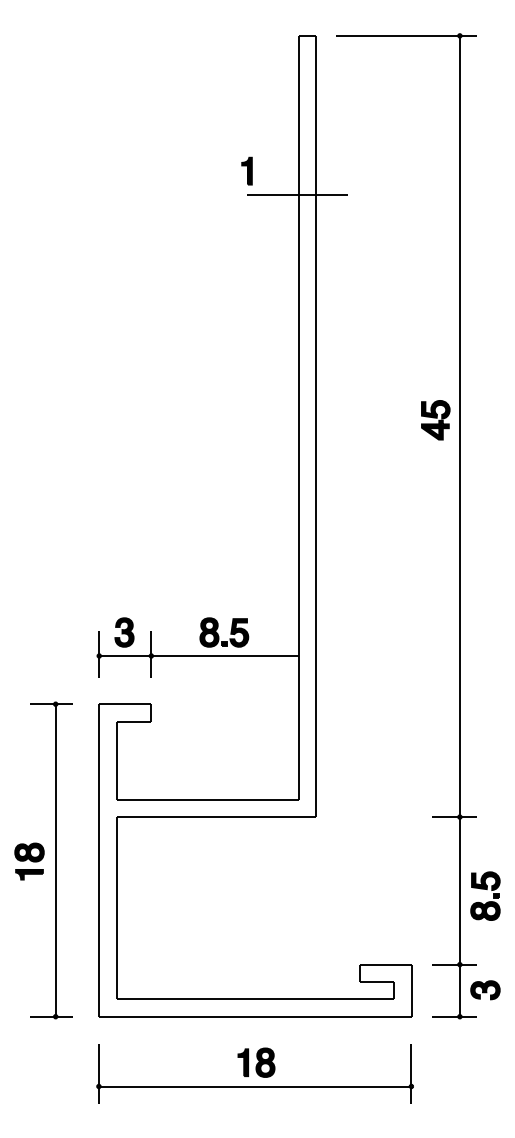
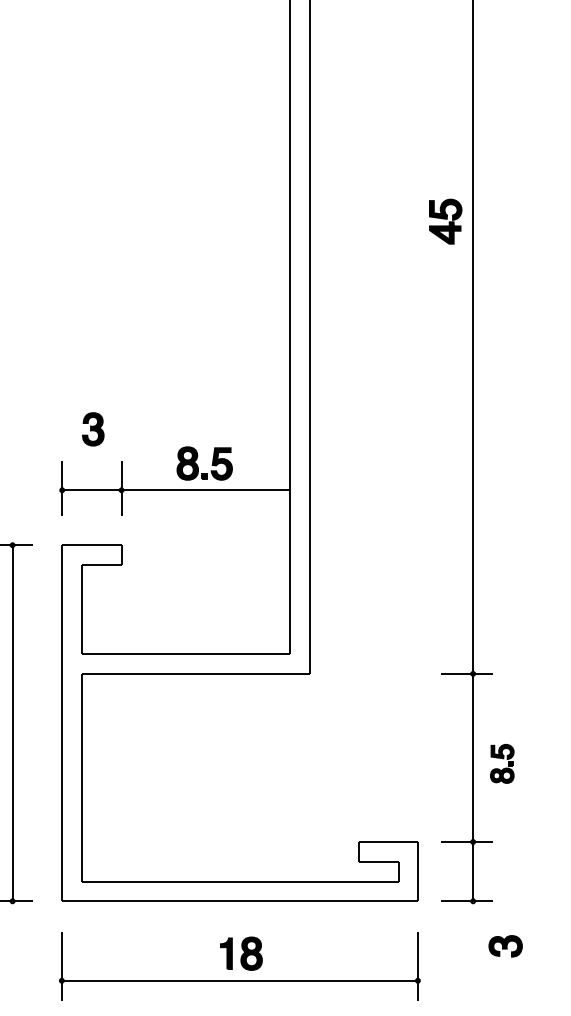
part: (124, 632) -> (93, 429), moved
part: (485, 895) -> (502, 763), size x0.7
part: (485, 990) -> (505, 946), moved

